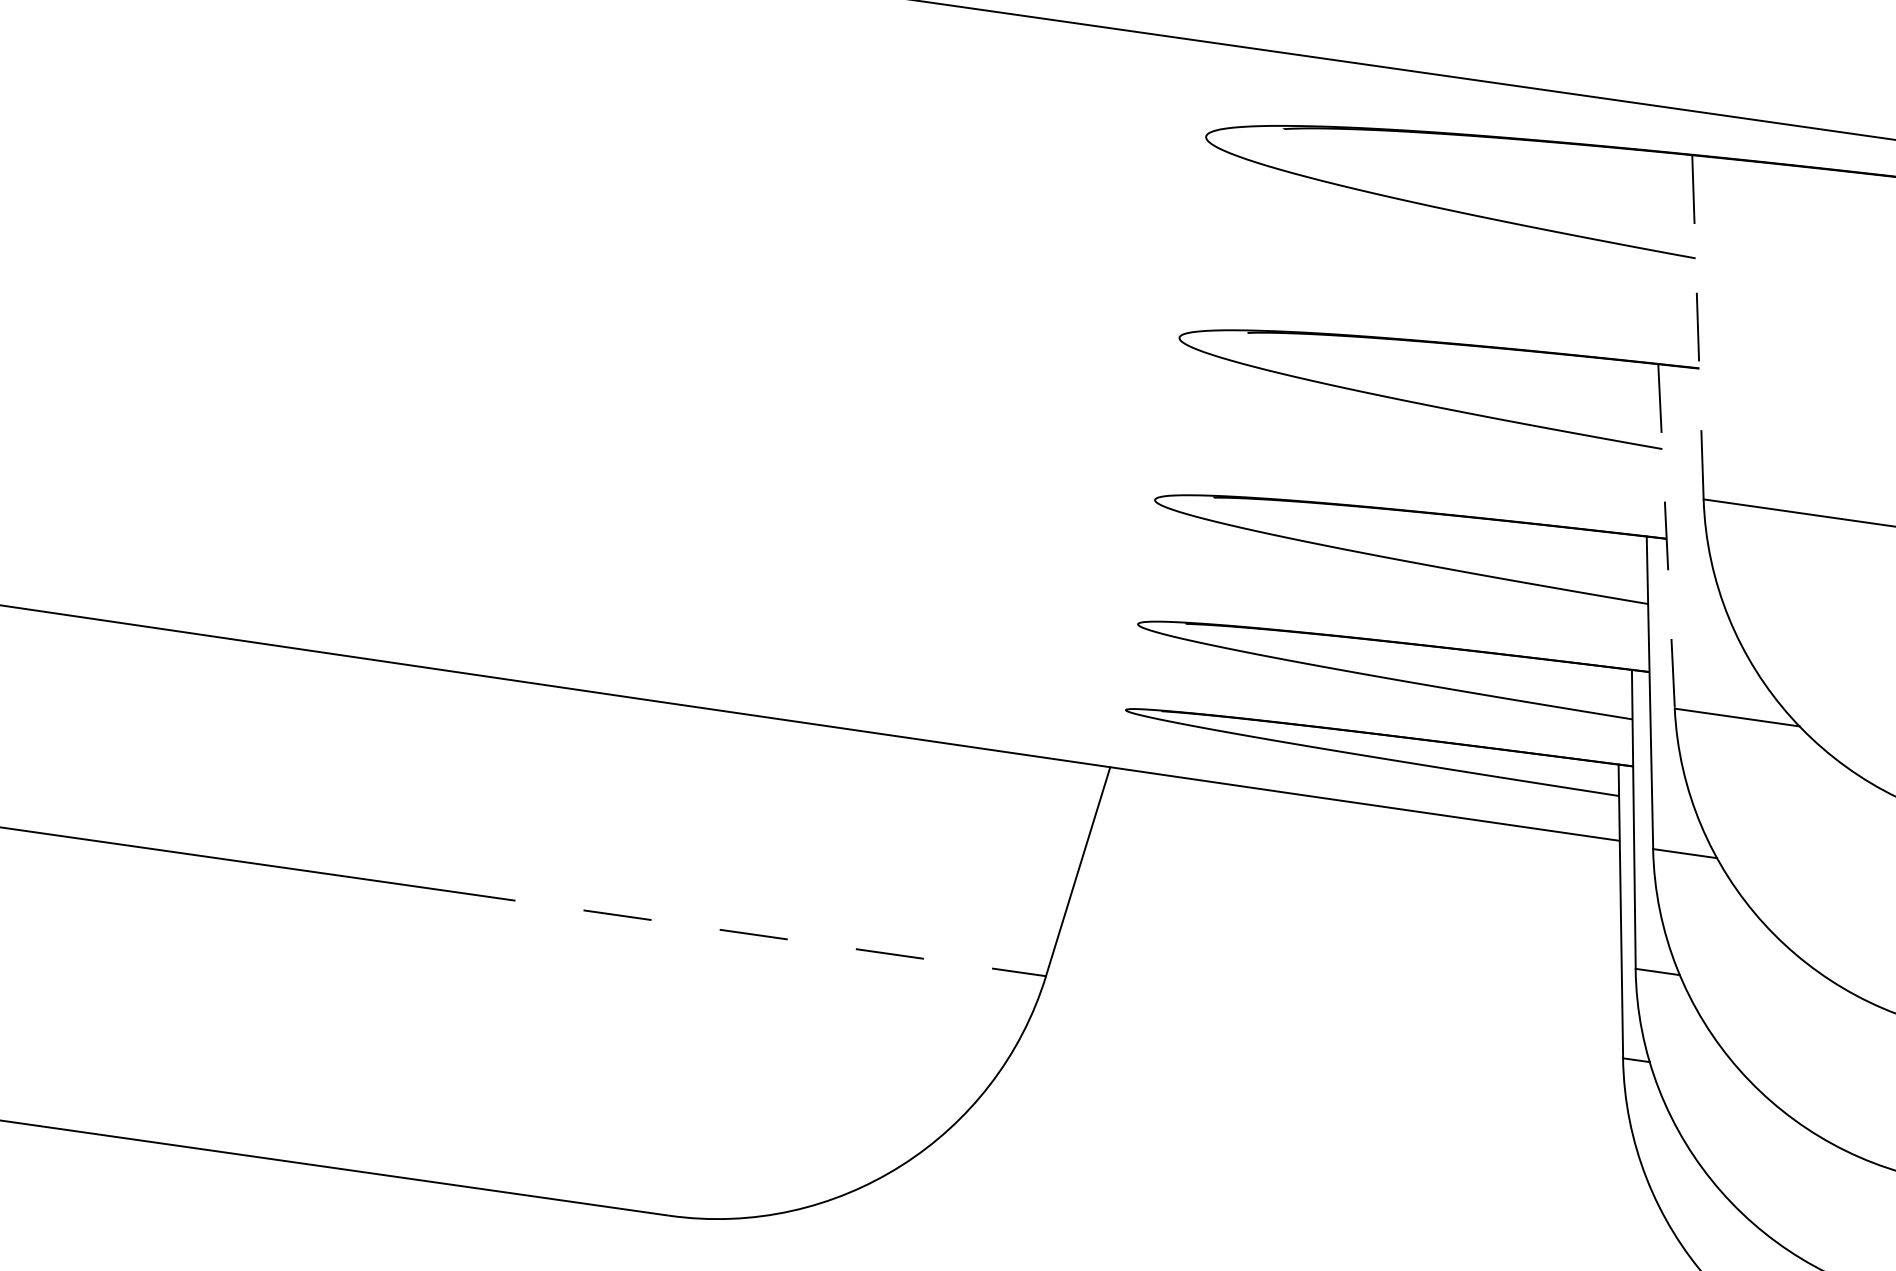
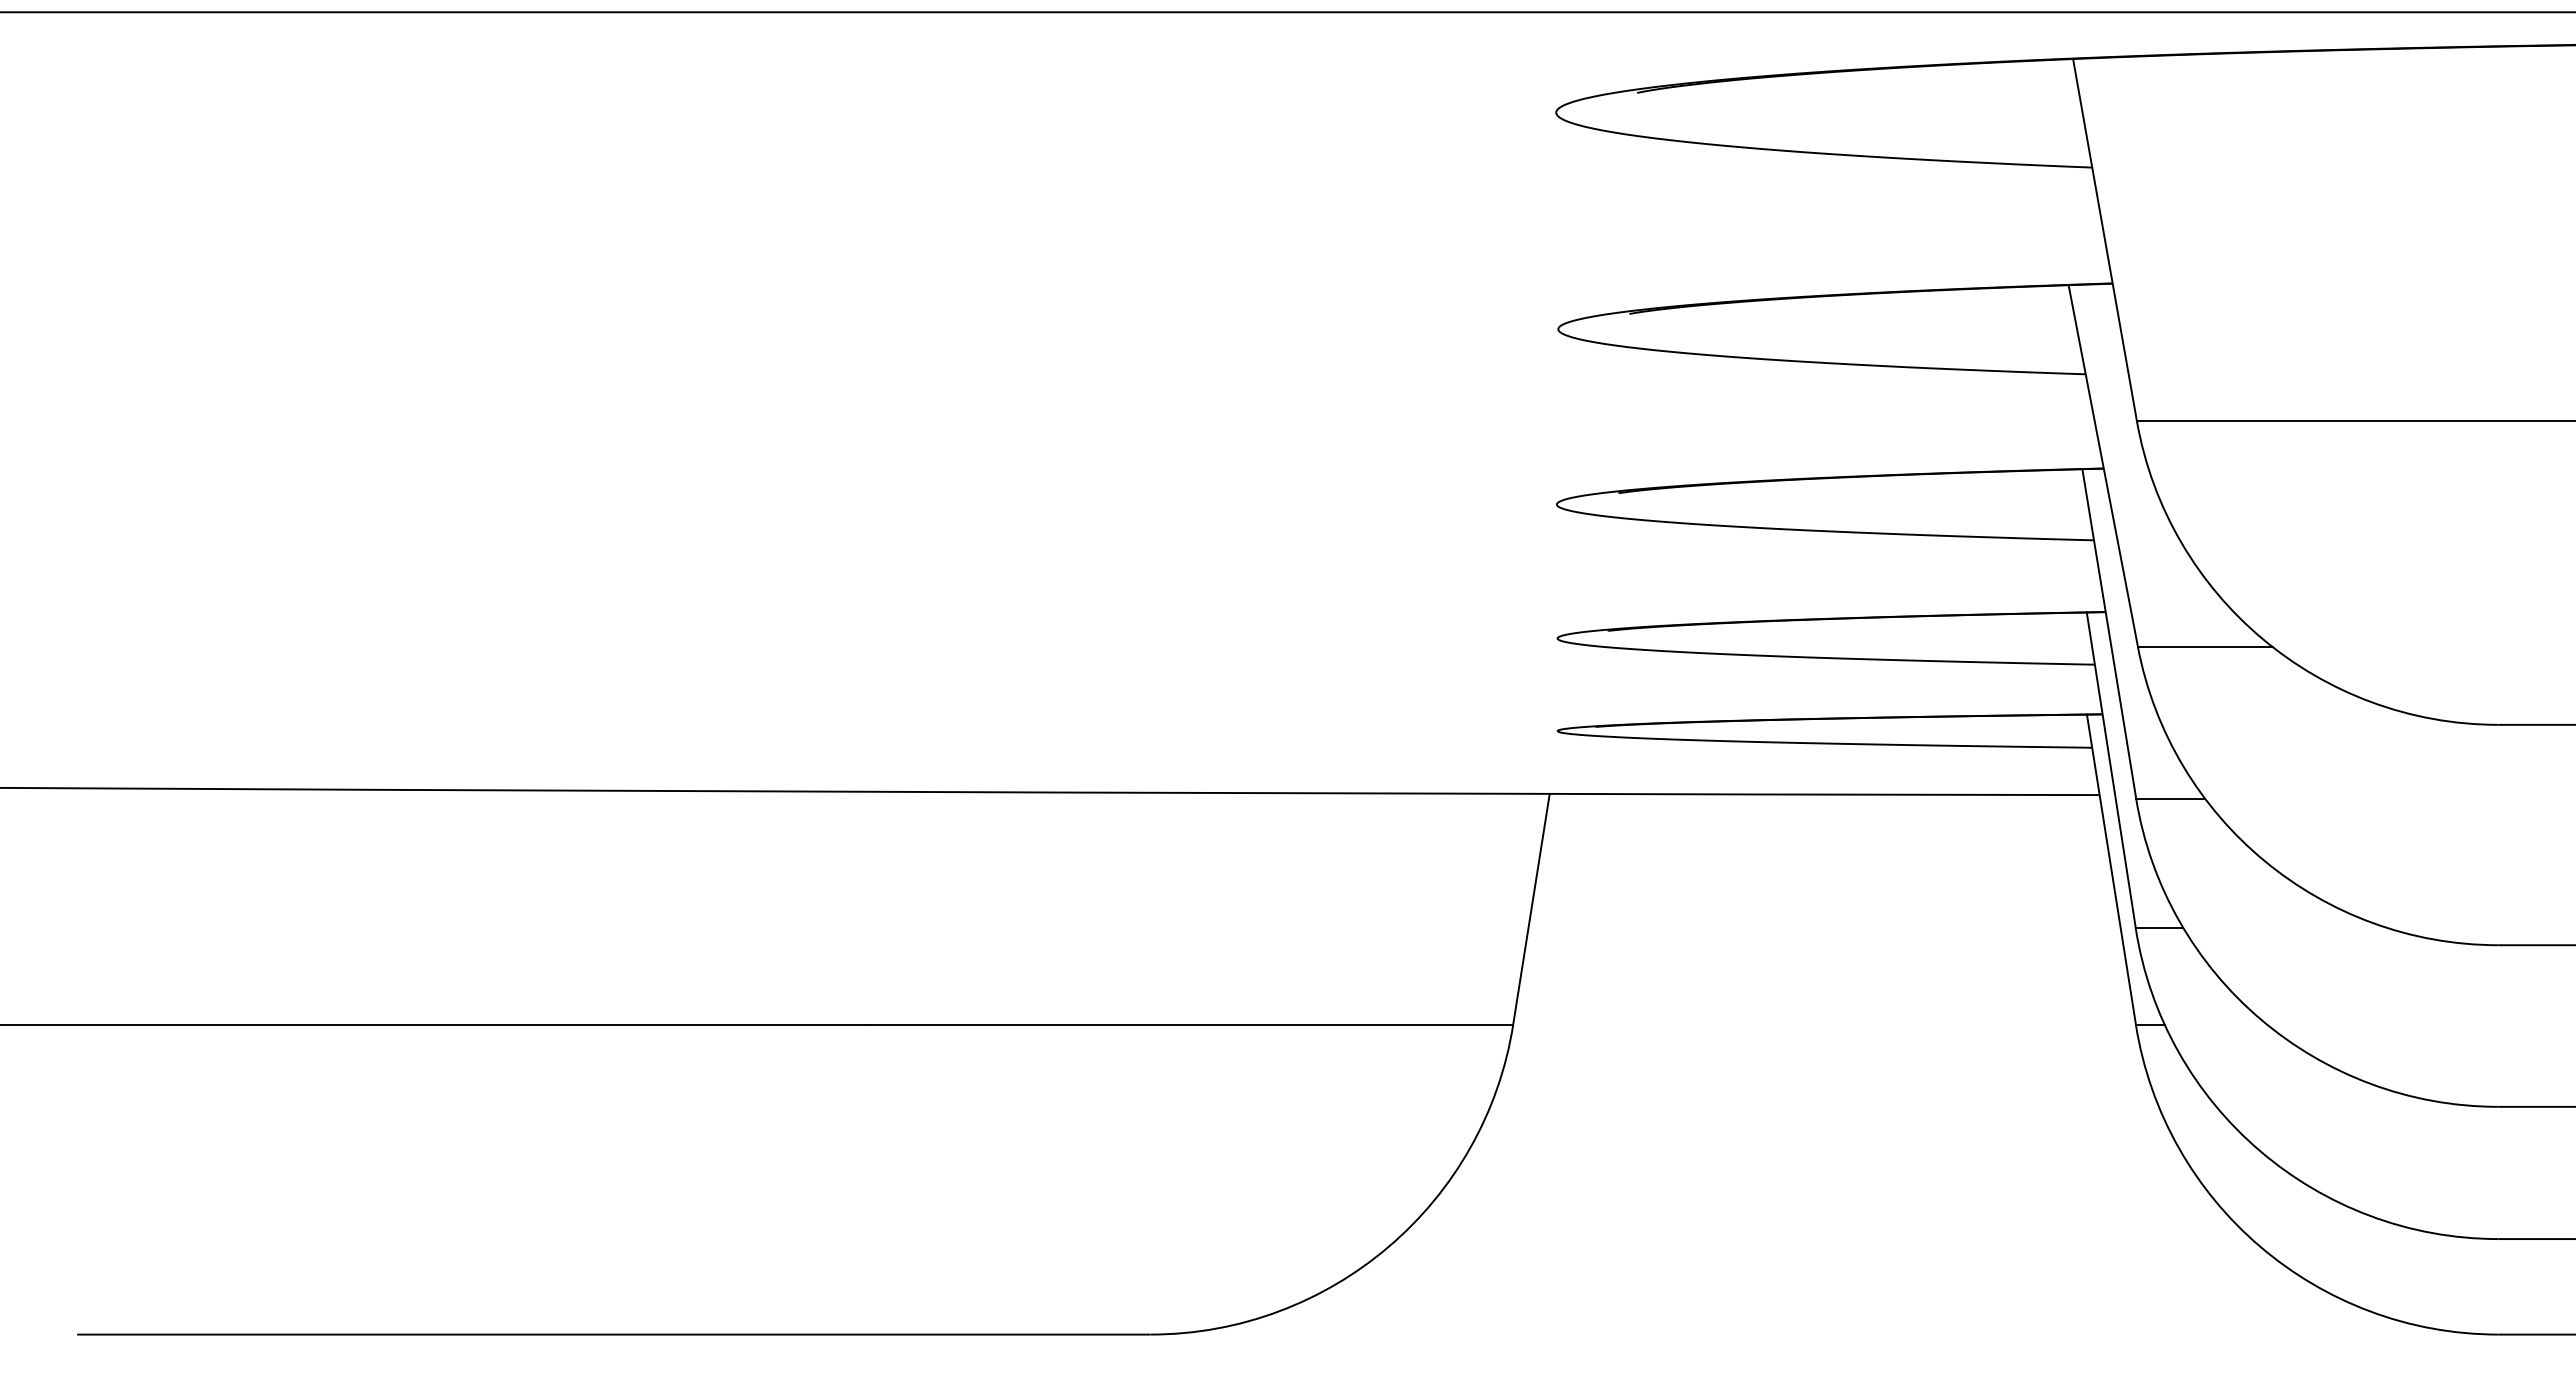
line: (1698, 327) -> (2105, 240), dashed -> solid
line: (1666, 536) -> (2103, 466), dashed -> solid
line: (746, 933) -> (1190, 1024), dashed -> solid

